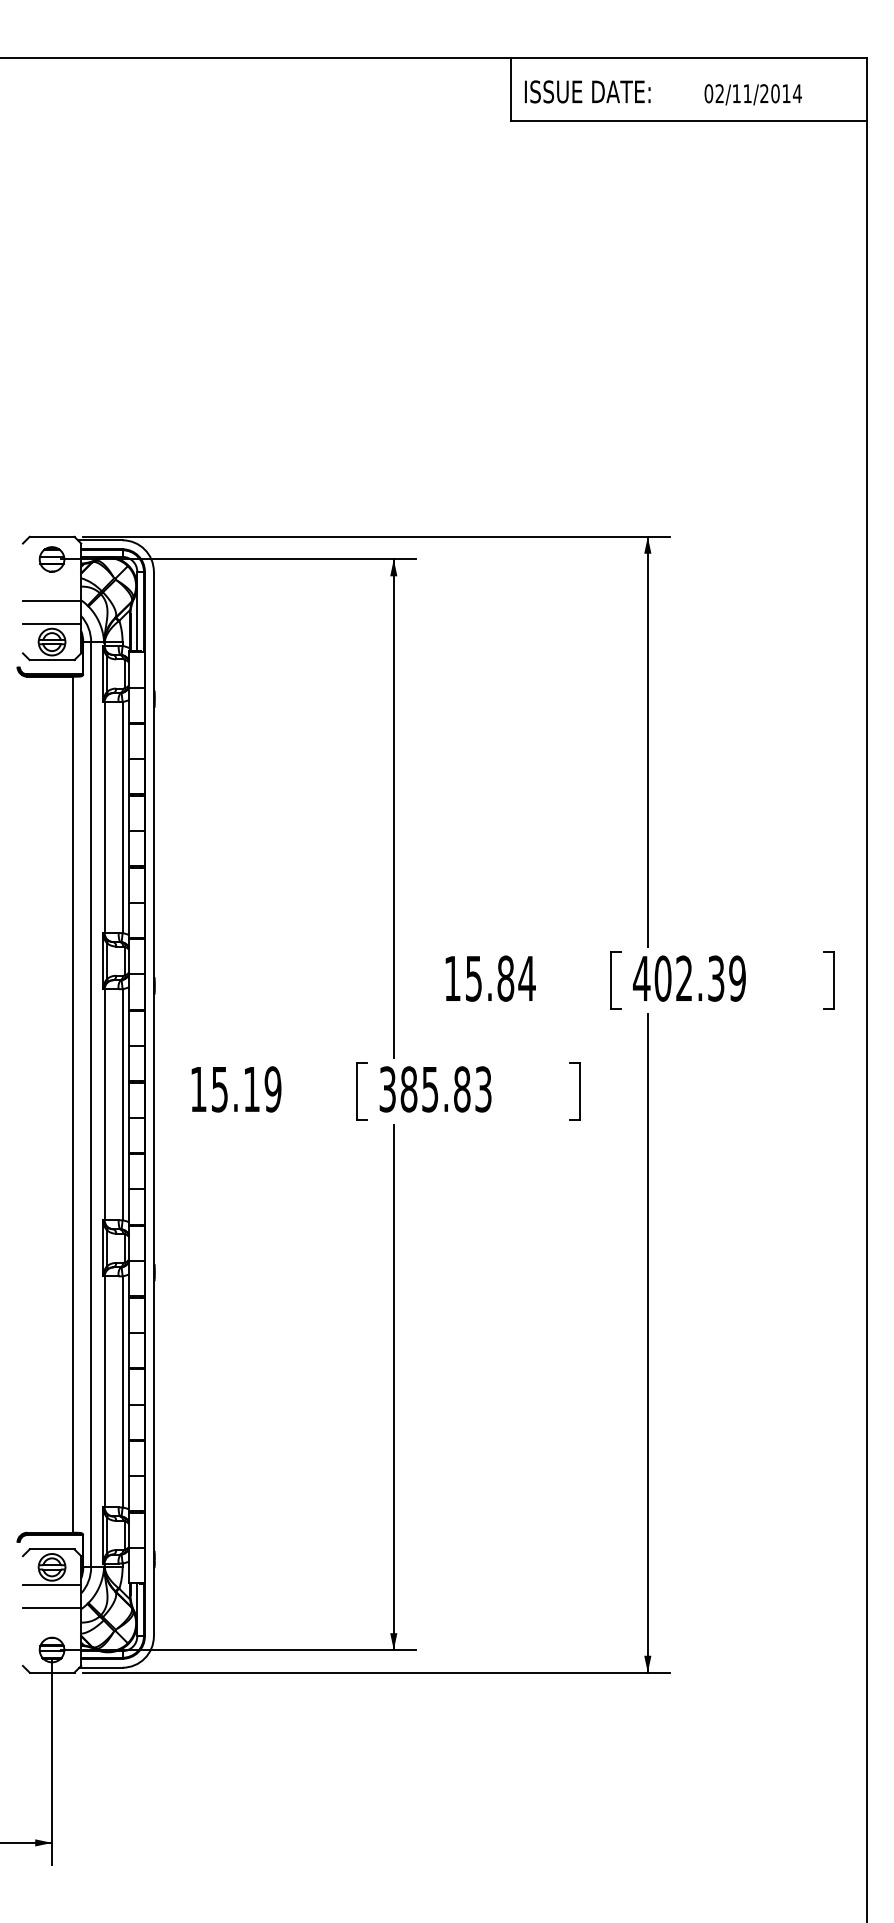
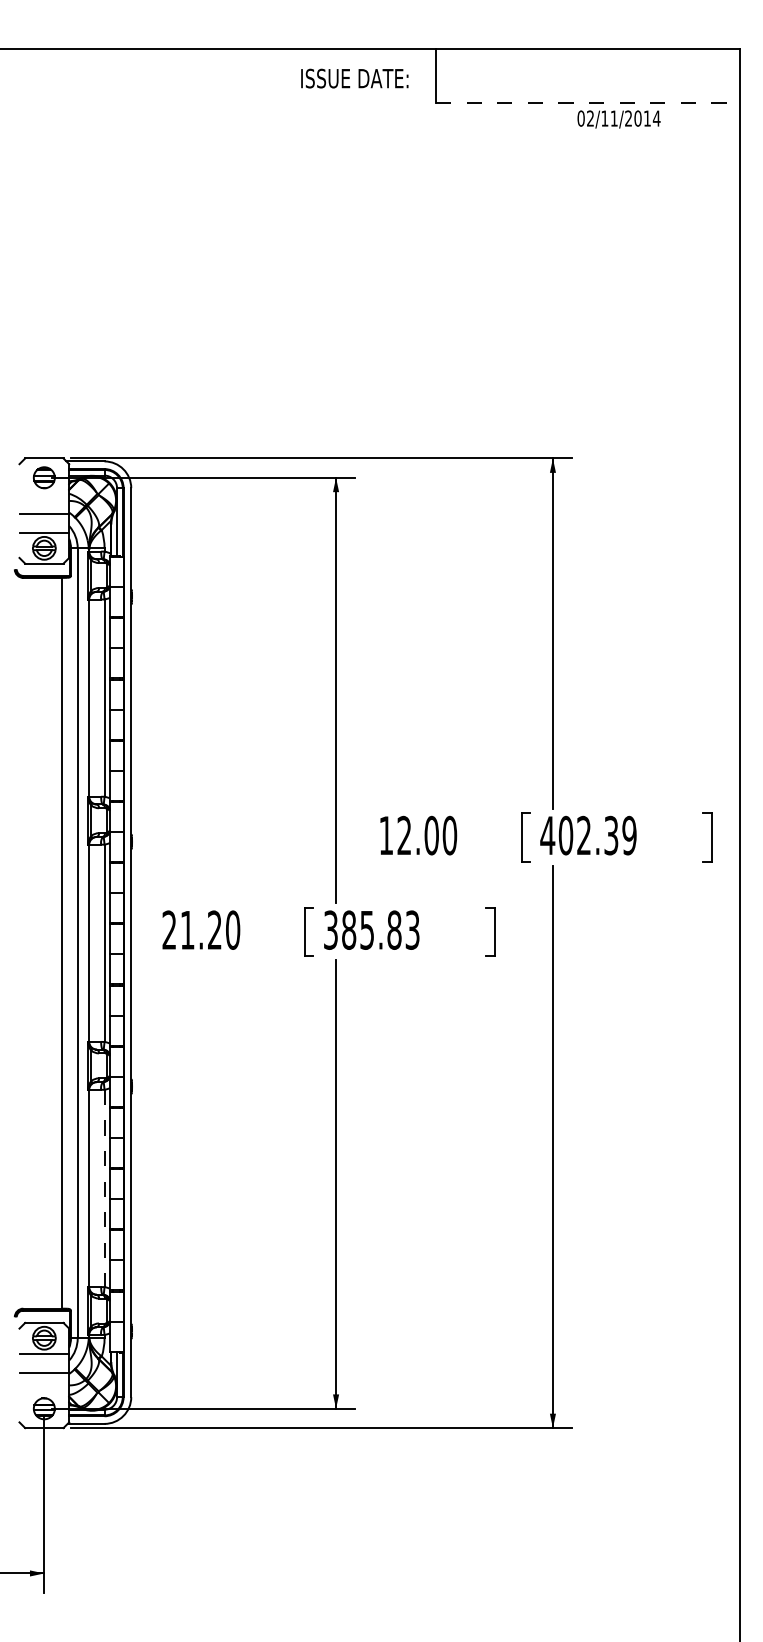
text: (587, 91) -> (354, 78), moved
text: (752, 94) -> (618, 119), moved
line: (689, 120) -> (588, 103), solid -> dashed
text: (500, 978) -> (427, 835), 15.84 -> 12.00
text: (235, 1089) -> (200, 930), 15.19 -> 21.20
line: (122, 1391) -> (104, 1188), solid -> dashed

